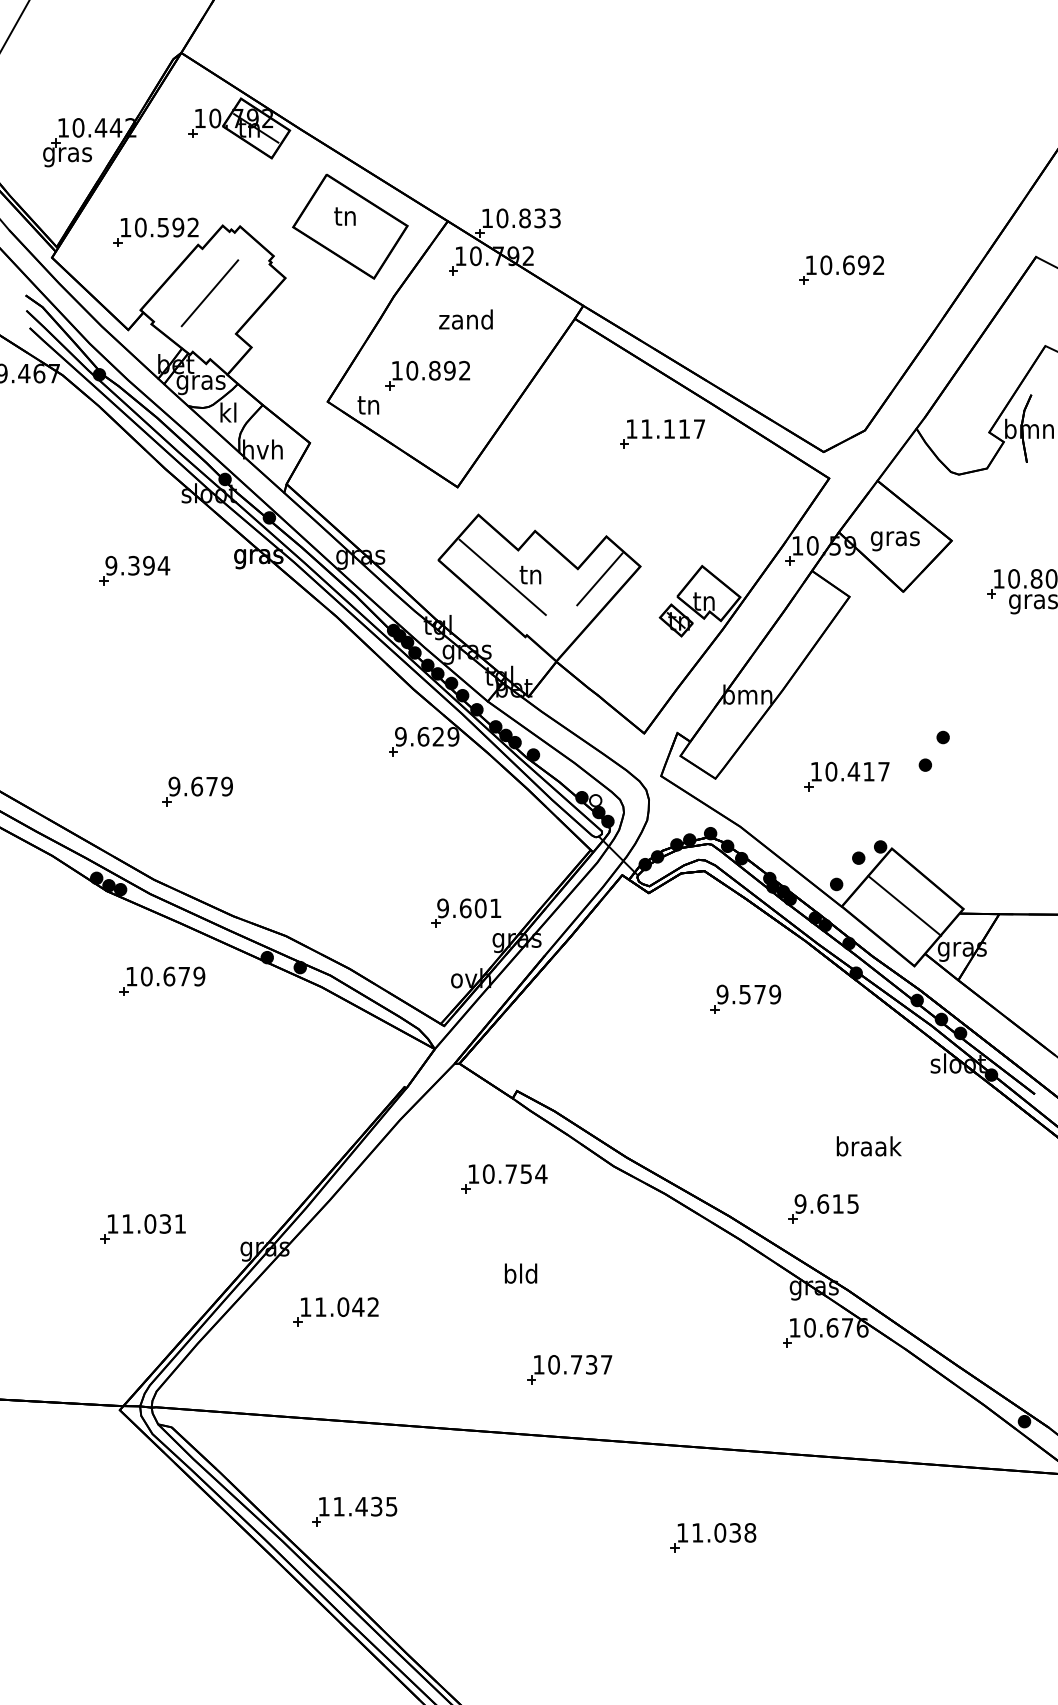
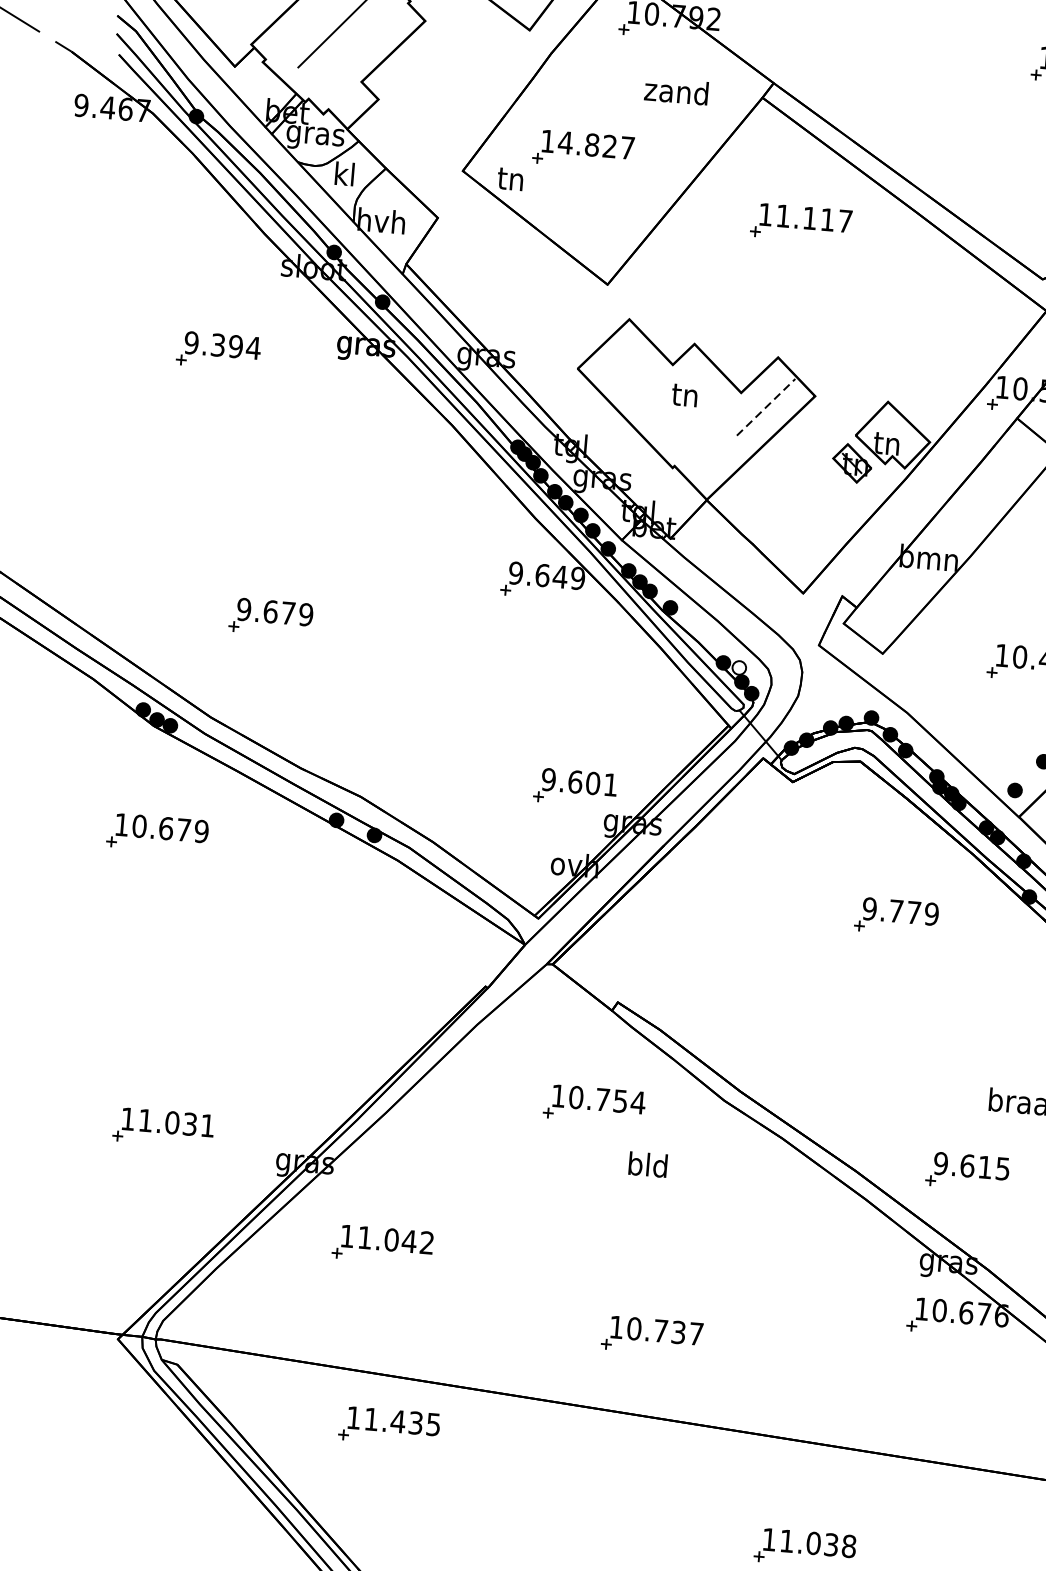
text: (465, 319) -> (675, 91), moved
text: (438, 370) -> (596, 145), 10.892 -> 14.827
part: (662, 433) -> (801, 222), moved
line: (502, 576) -> (651, 394), removed
line: (600, 578) -> (766, 406), solid -> dashed
text: (438, 736) -> (560, 576), 9.629 -> 9.649
part: (162, 980) -> (157, 832), moved
text: (744, 994) -> (895, 911), 9.579 -> 9.779
text: (521, 1273) -> (648, 1164), moved
part: (354, 1511) -> (389, 1426), moved

